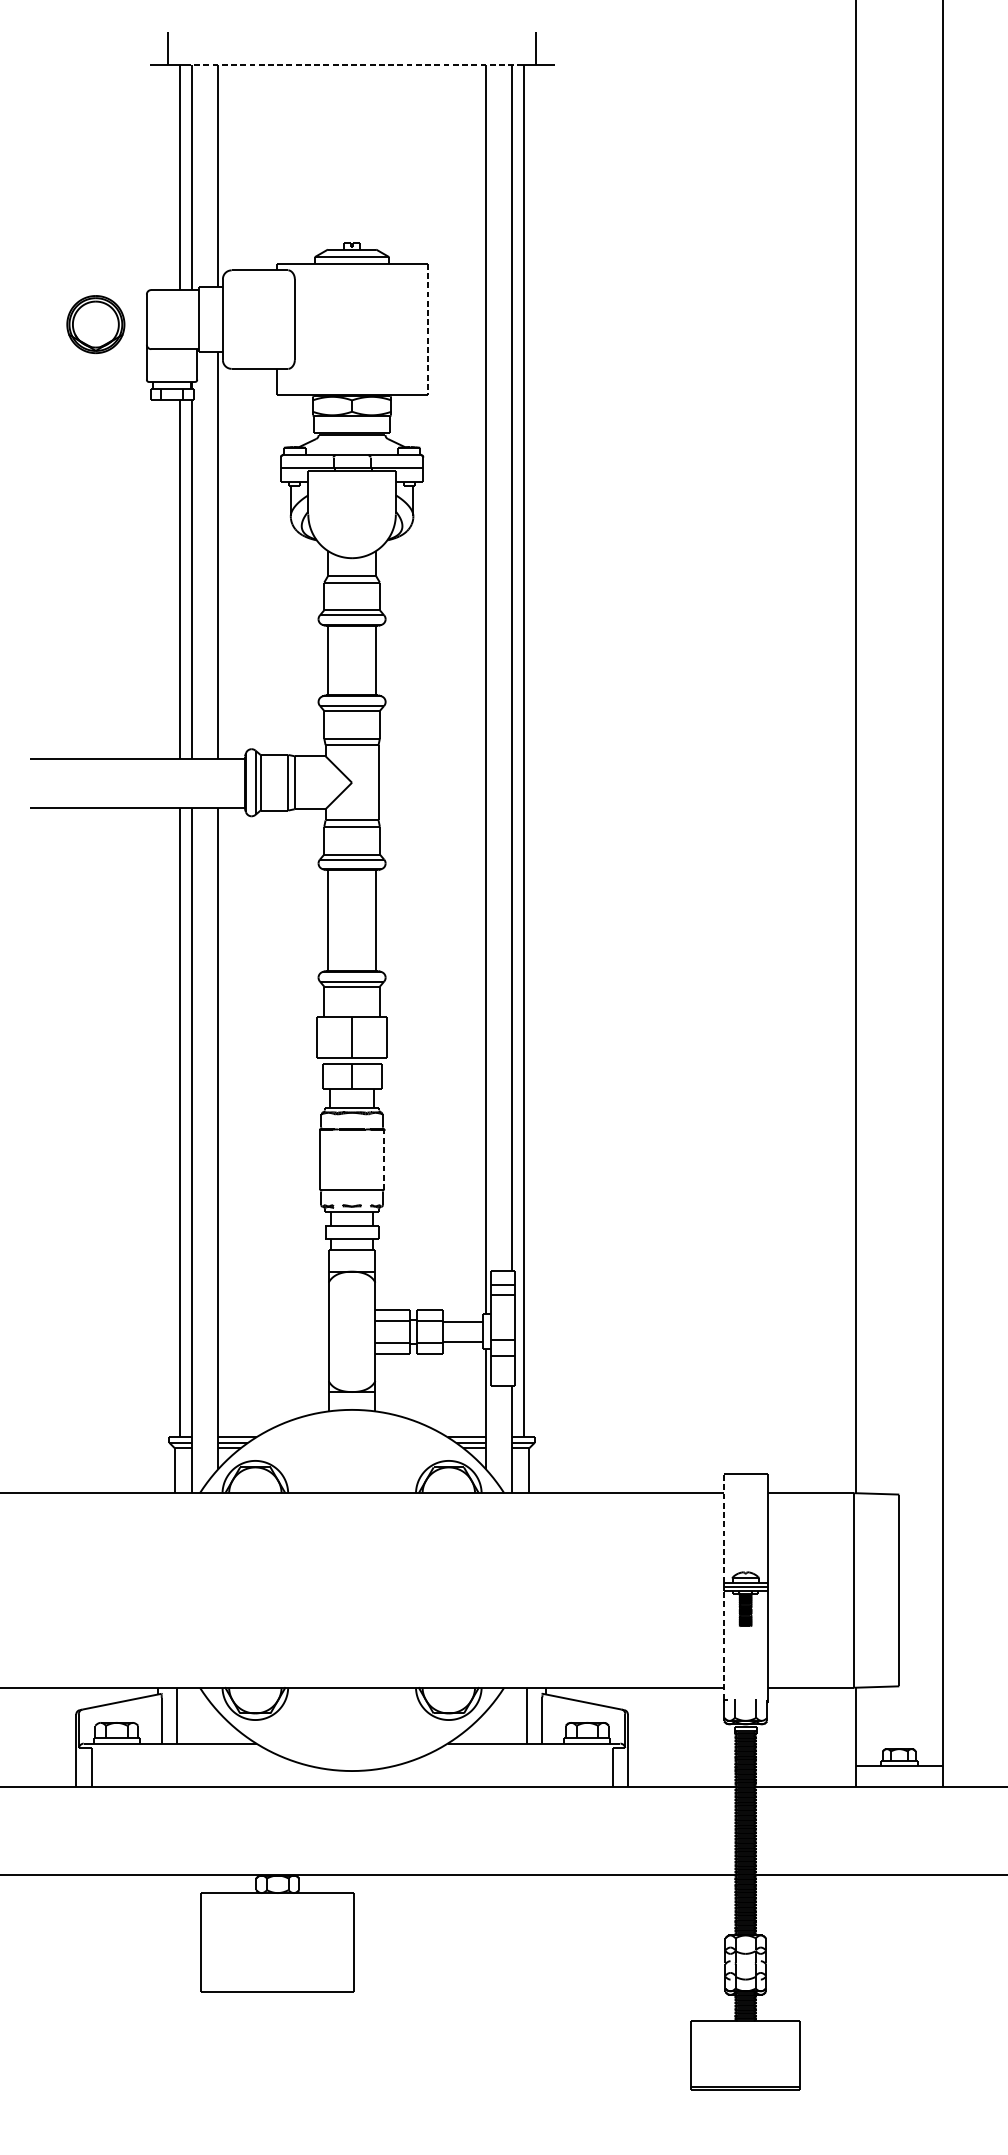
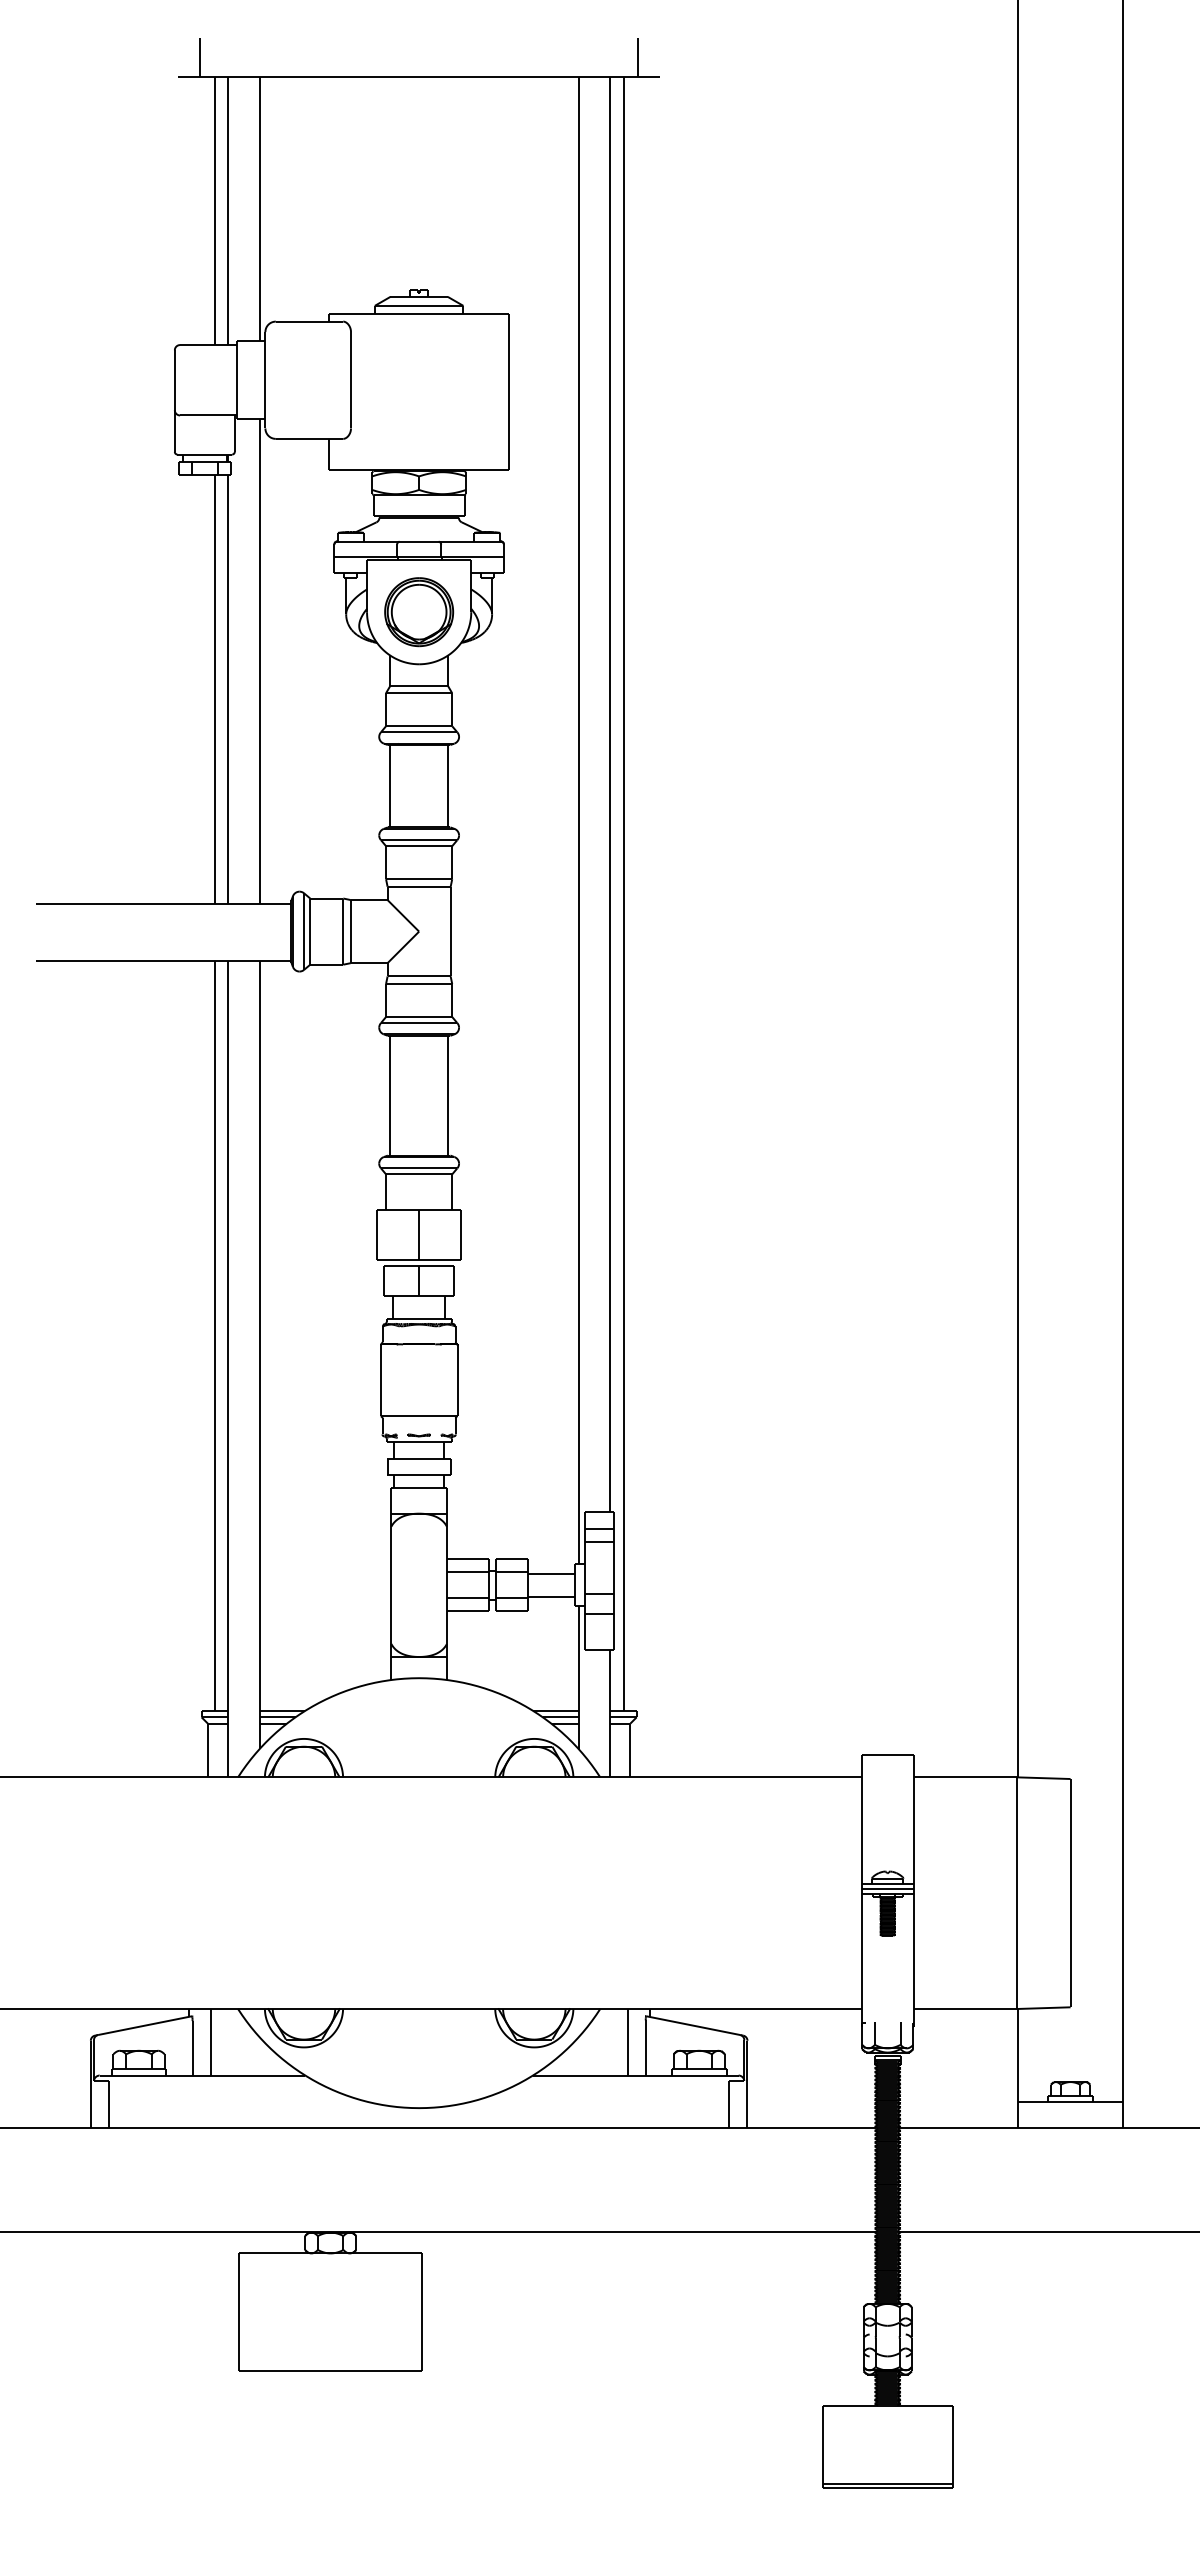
line: (352, 64) -> (419, 76), dashed -> solid
part: (96, 324) -> (419, 612), moved
line: (427, 329) -> (509, 392), dashed -> solid
line: (384, 1158) -> (457, 1379), dashed -> solid
line: (723, 1527) -> (861, 1818), dashed -> solid
line: (723, 1645) -> (861, 1958), dashed -> solid

